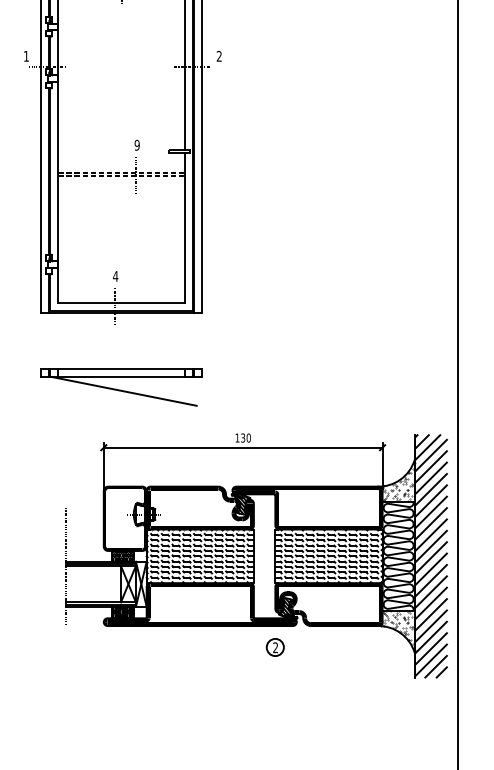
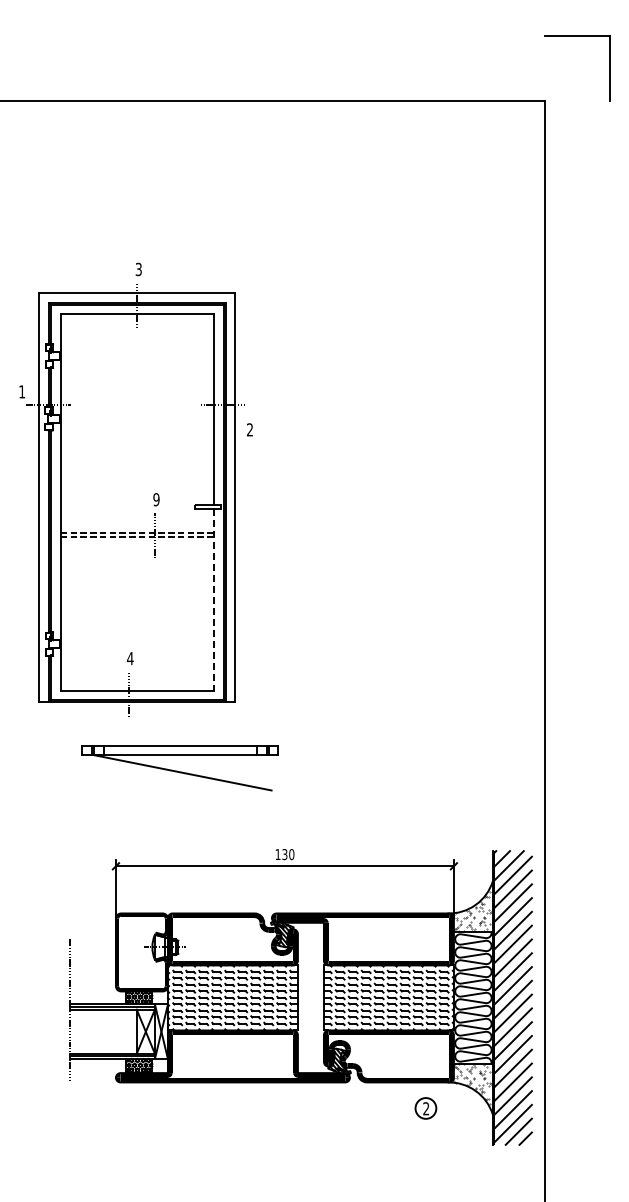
text: (218, 56) -> (249, 429), moved
line: (184, 228) -> (213, 600), solid -> dashed
part: (120, 387) -> (179, 768), moved
part: (274, 647) -> (425, 1108), moved

